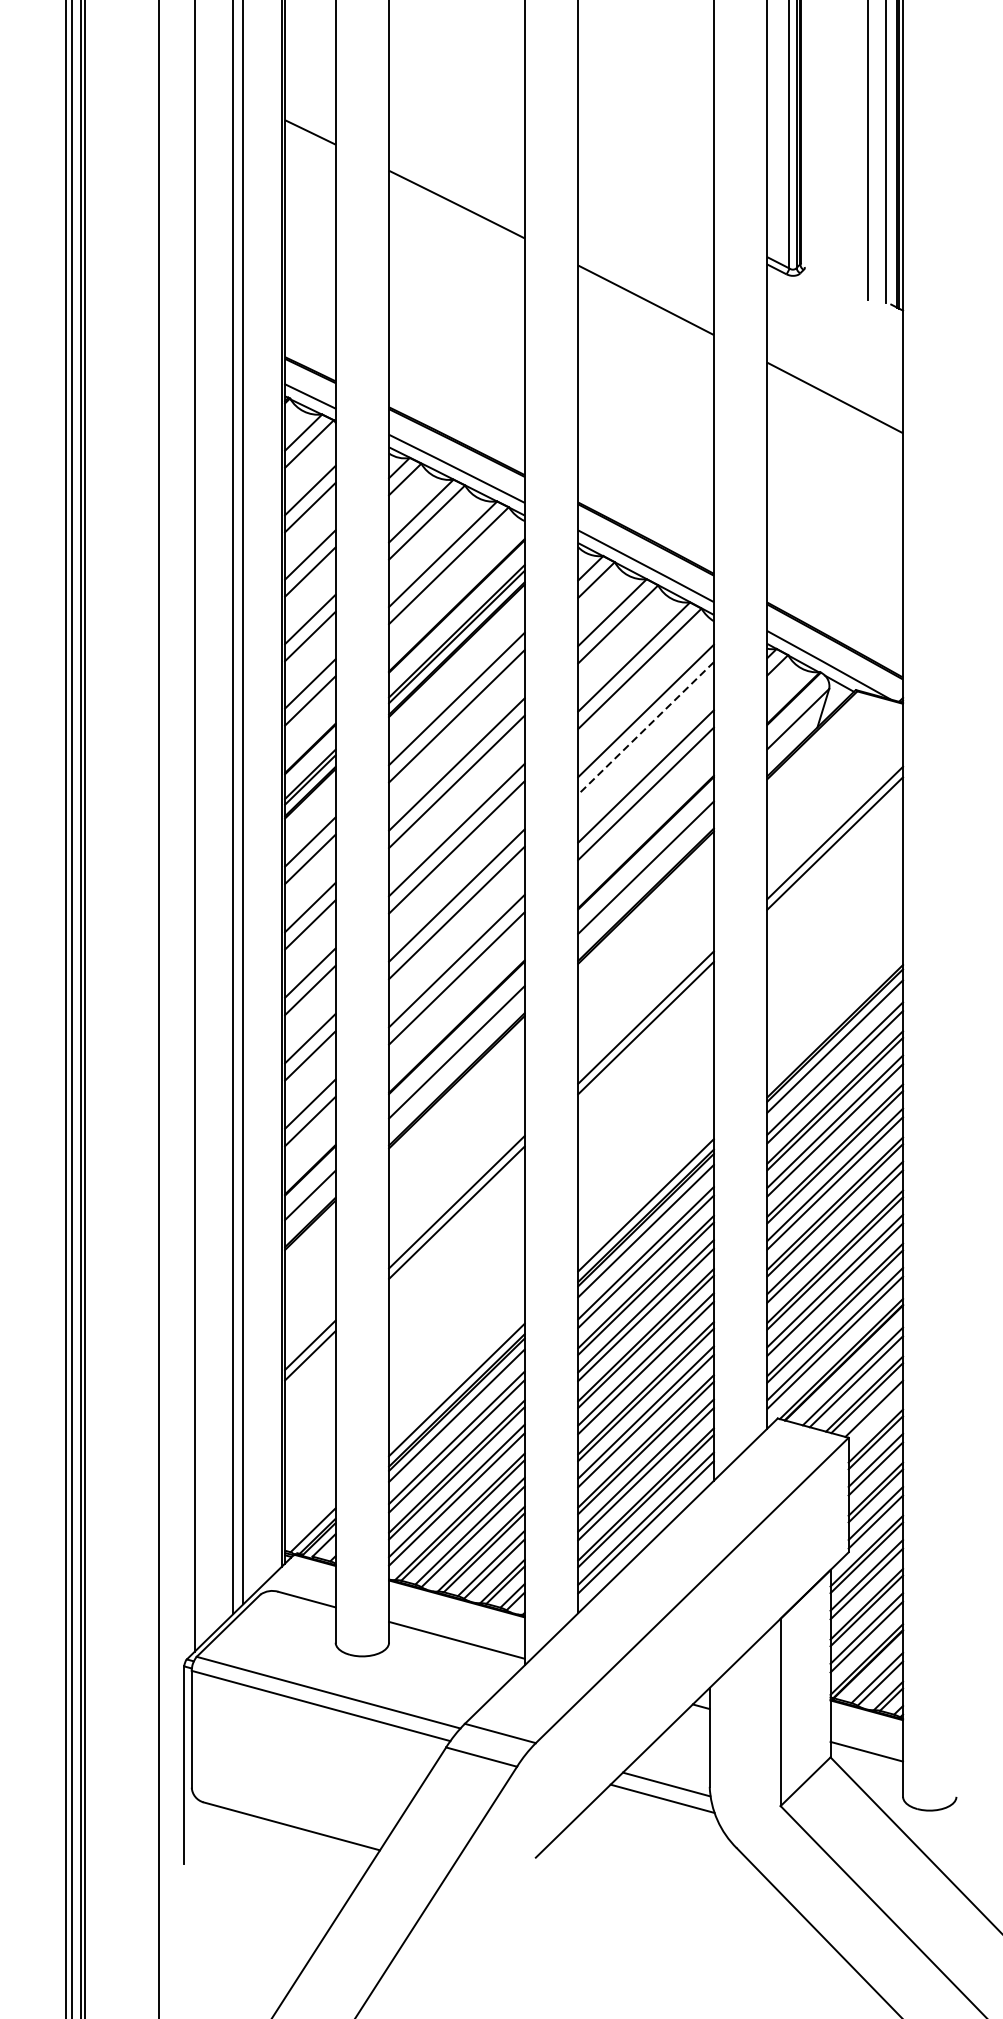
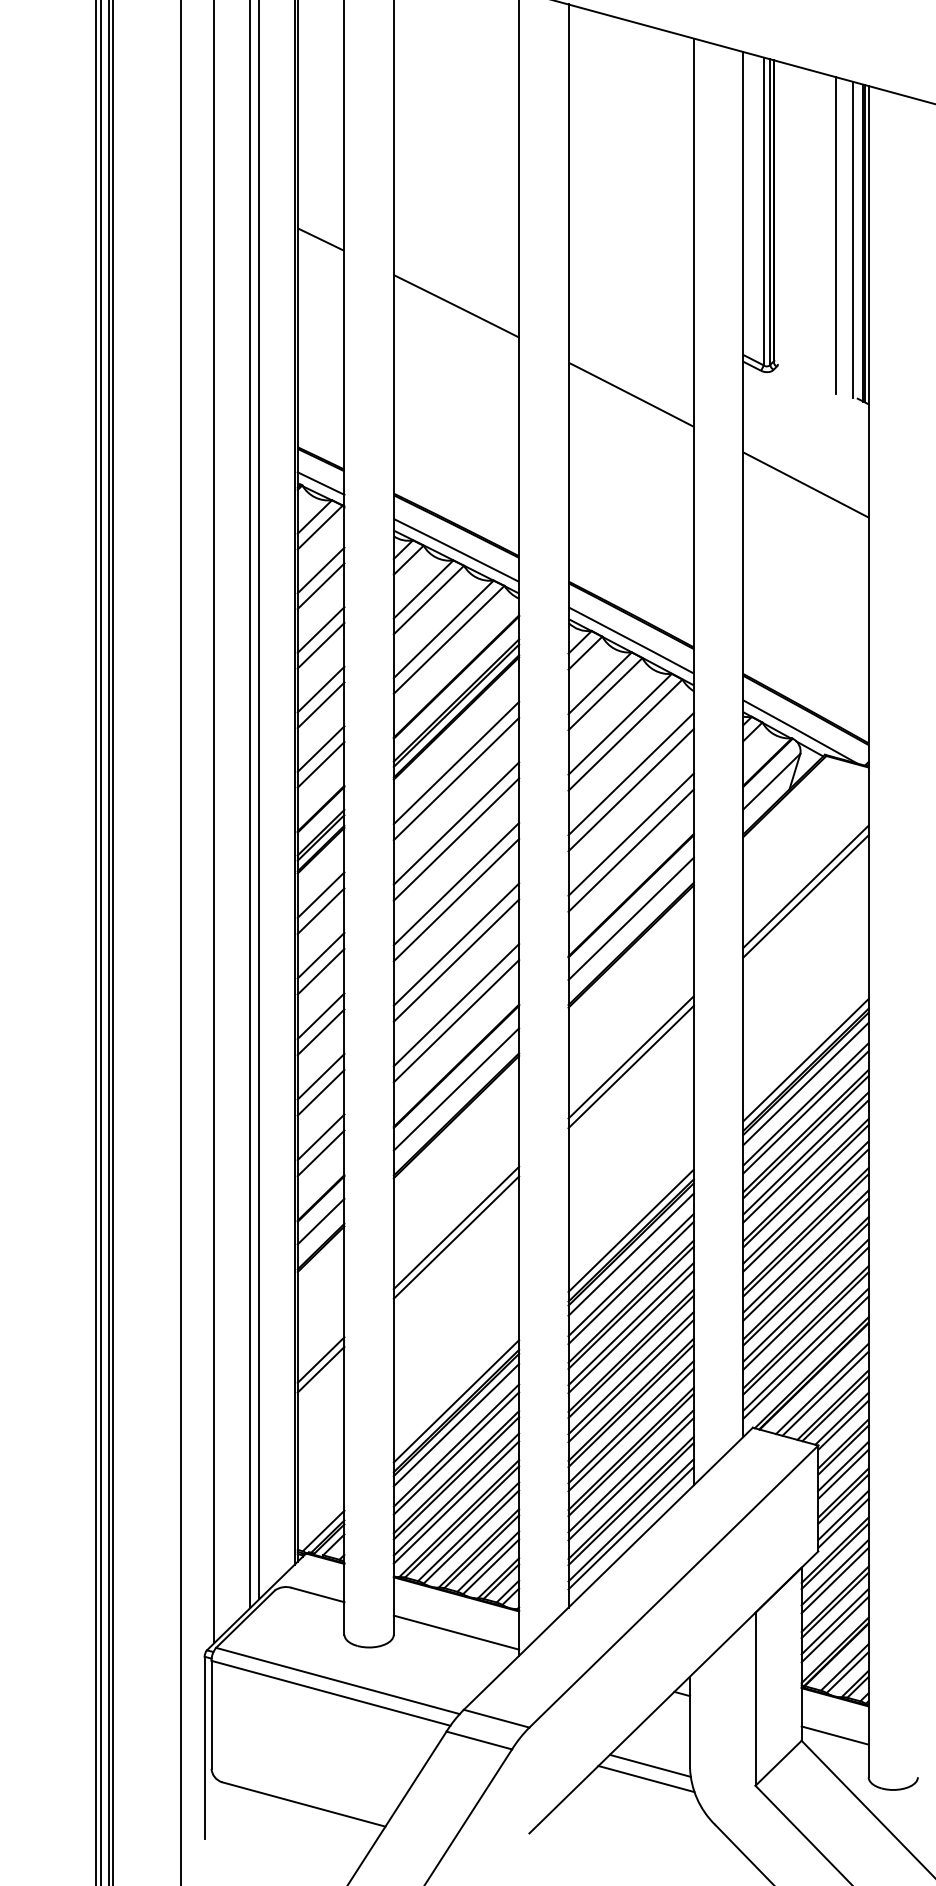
line: (646, 728) -> (631, 790), dashed -> solid
line: (834, 1020) -> (805, 1060), added
line: (875, 1415) -> (843, 1424), added

